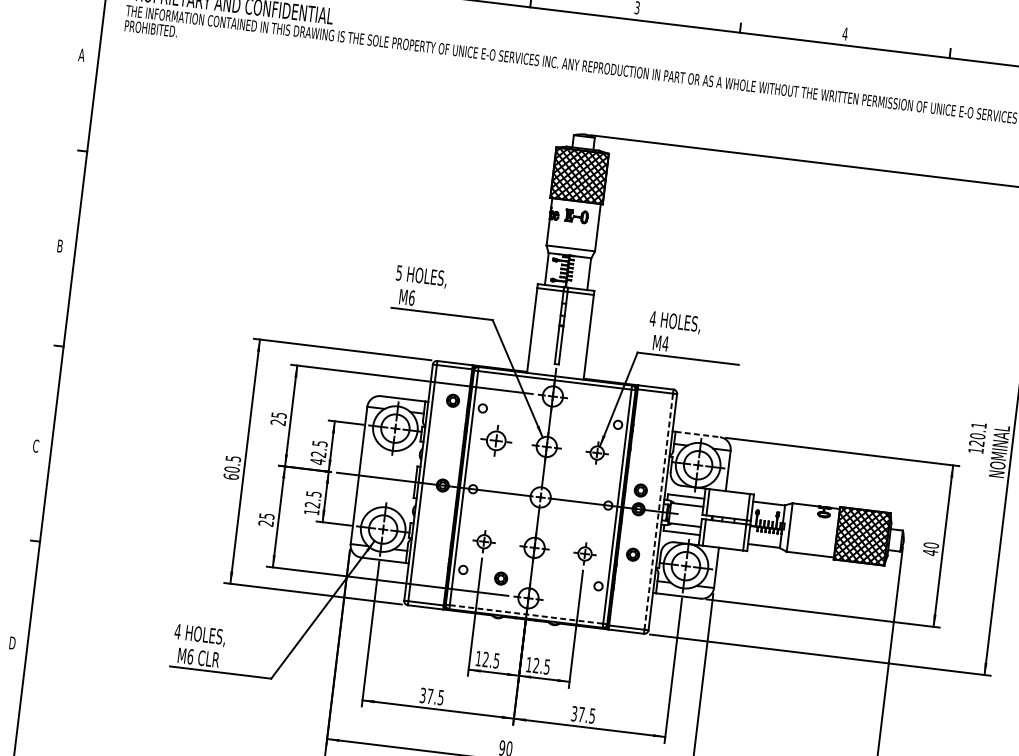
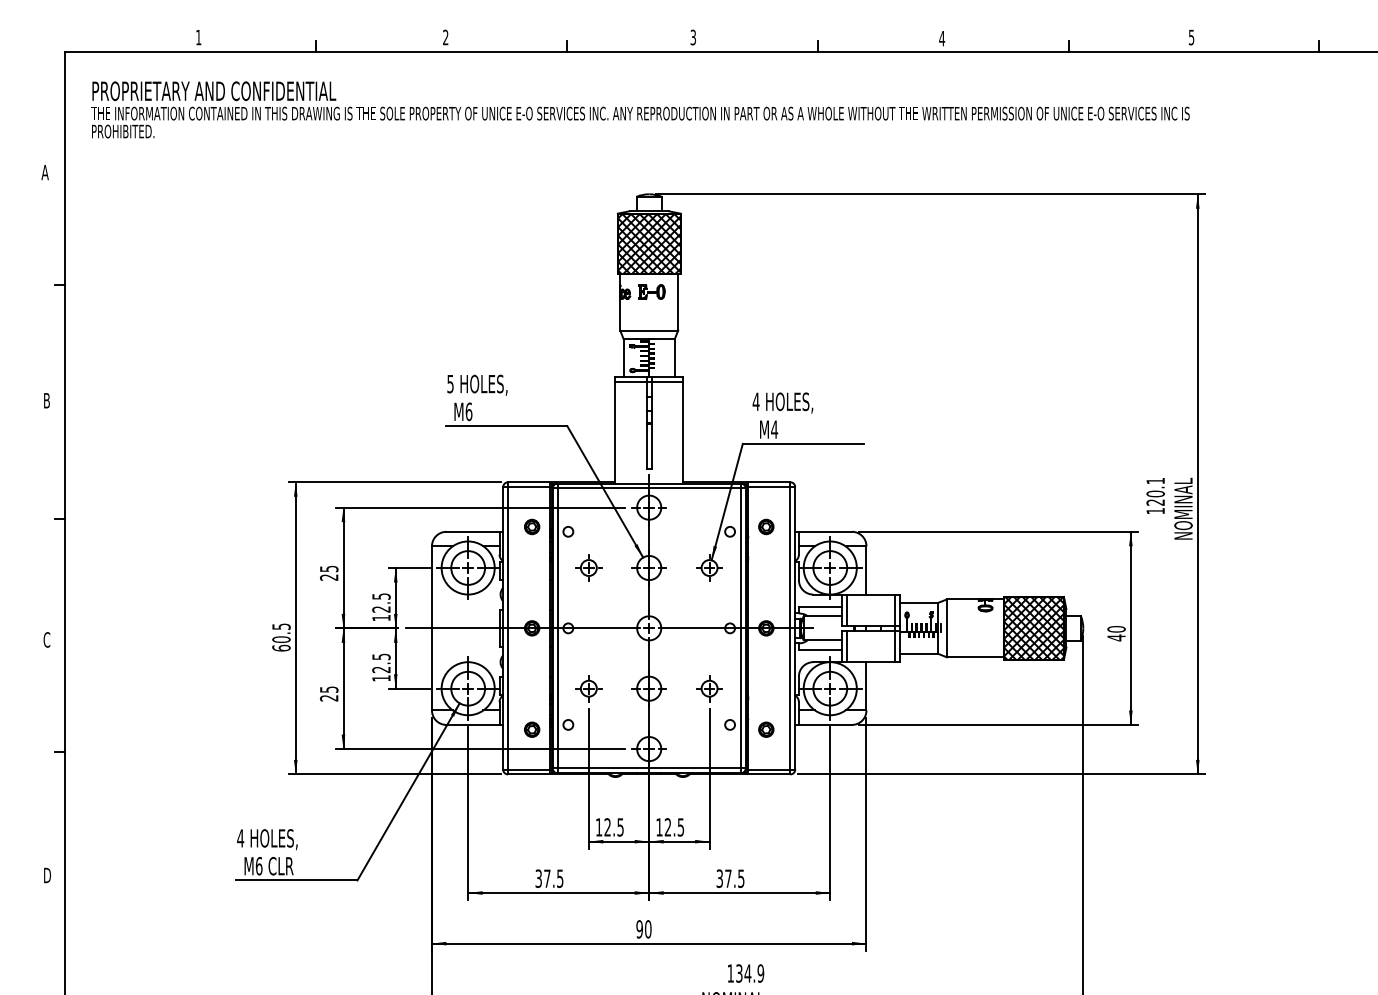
line: (697, 434) -> (825, 531), dashed -> solid
part: (496, 440) -> (588, 567), size x0.71
text: (317, 461) -> (381, 617), 42.5 -> 12.5
part: (641, 490) -> (766, 526), moved
line: (658, 510) -> (790, 627), dashed -> solid
part: (633, 554) -> (766, 729), moved
part: (501, 578) -> (532, 729), moved
line: (526, 614) -> (649, 768), dashed -> solid

